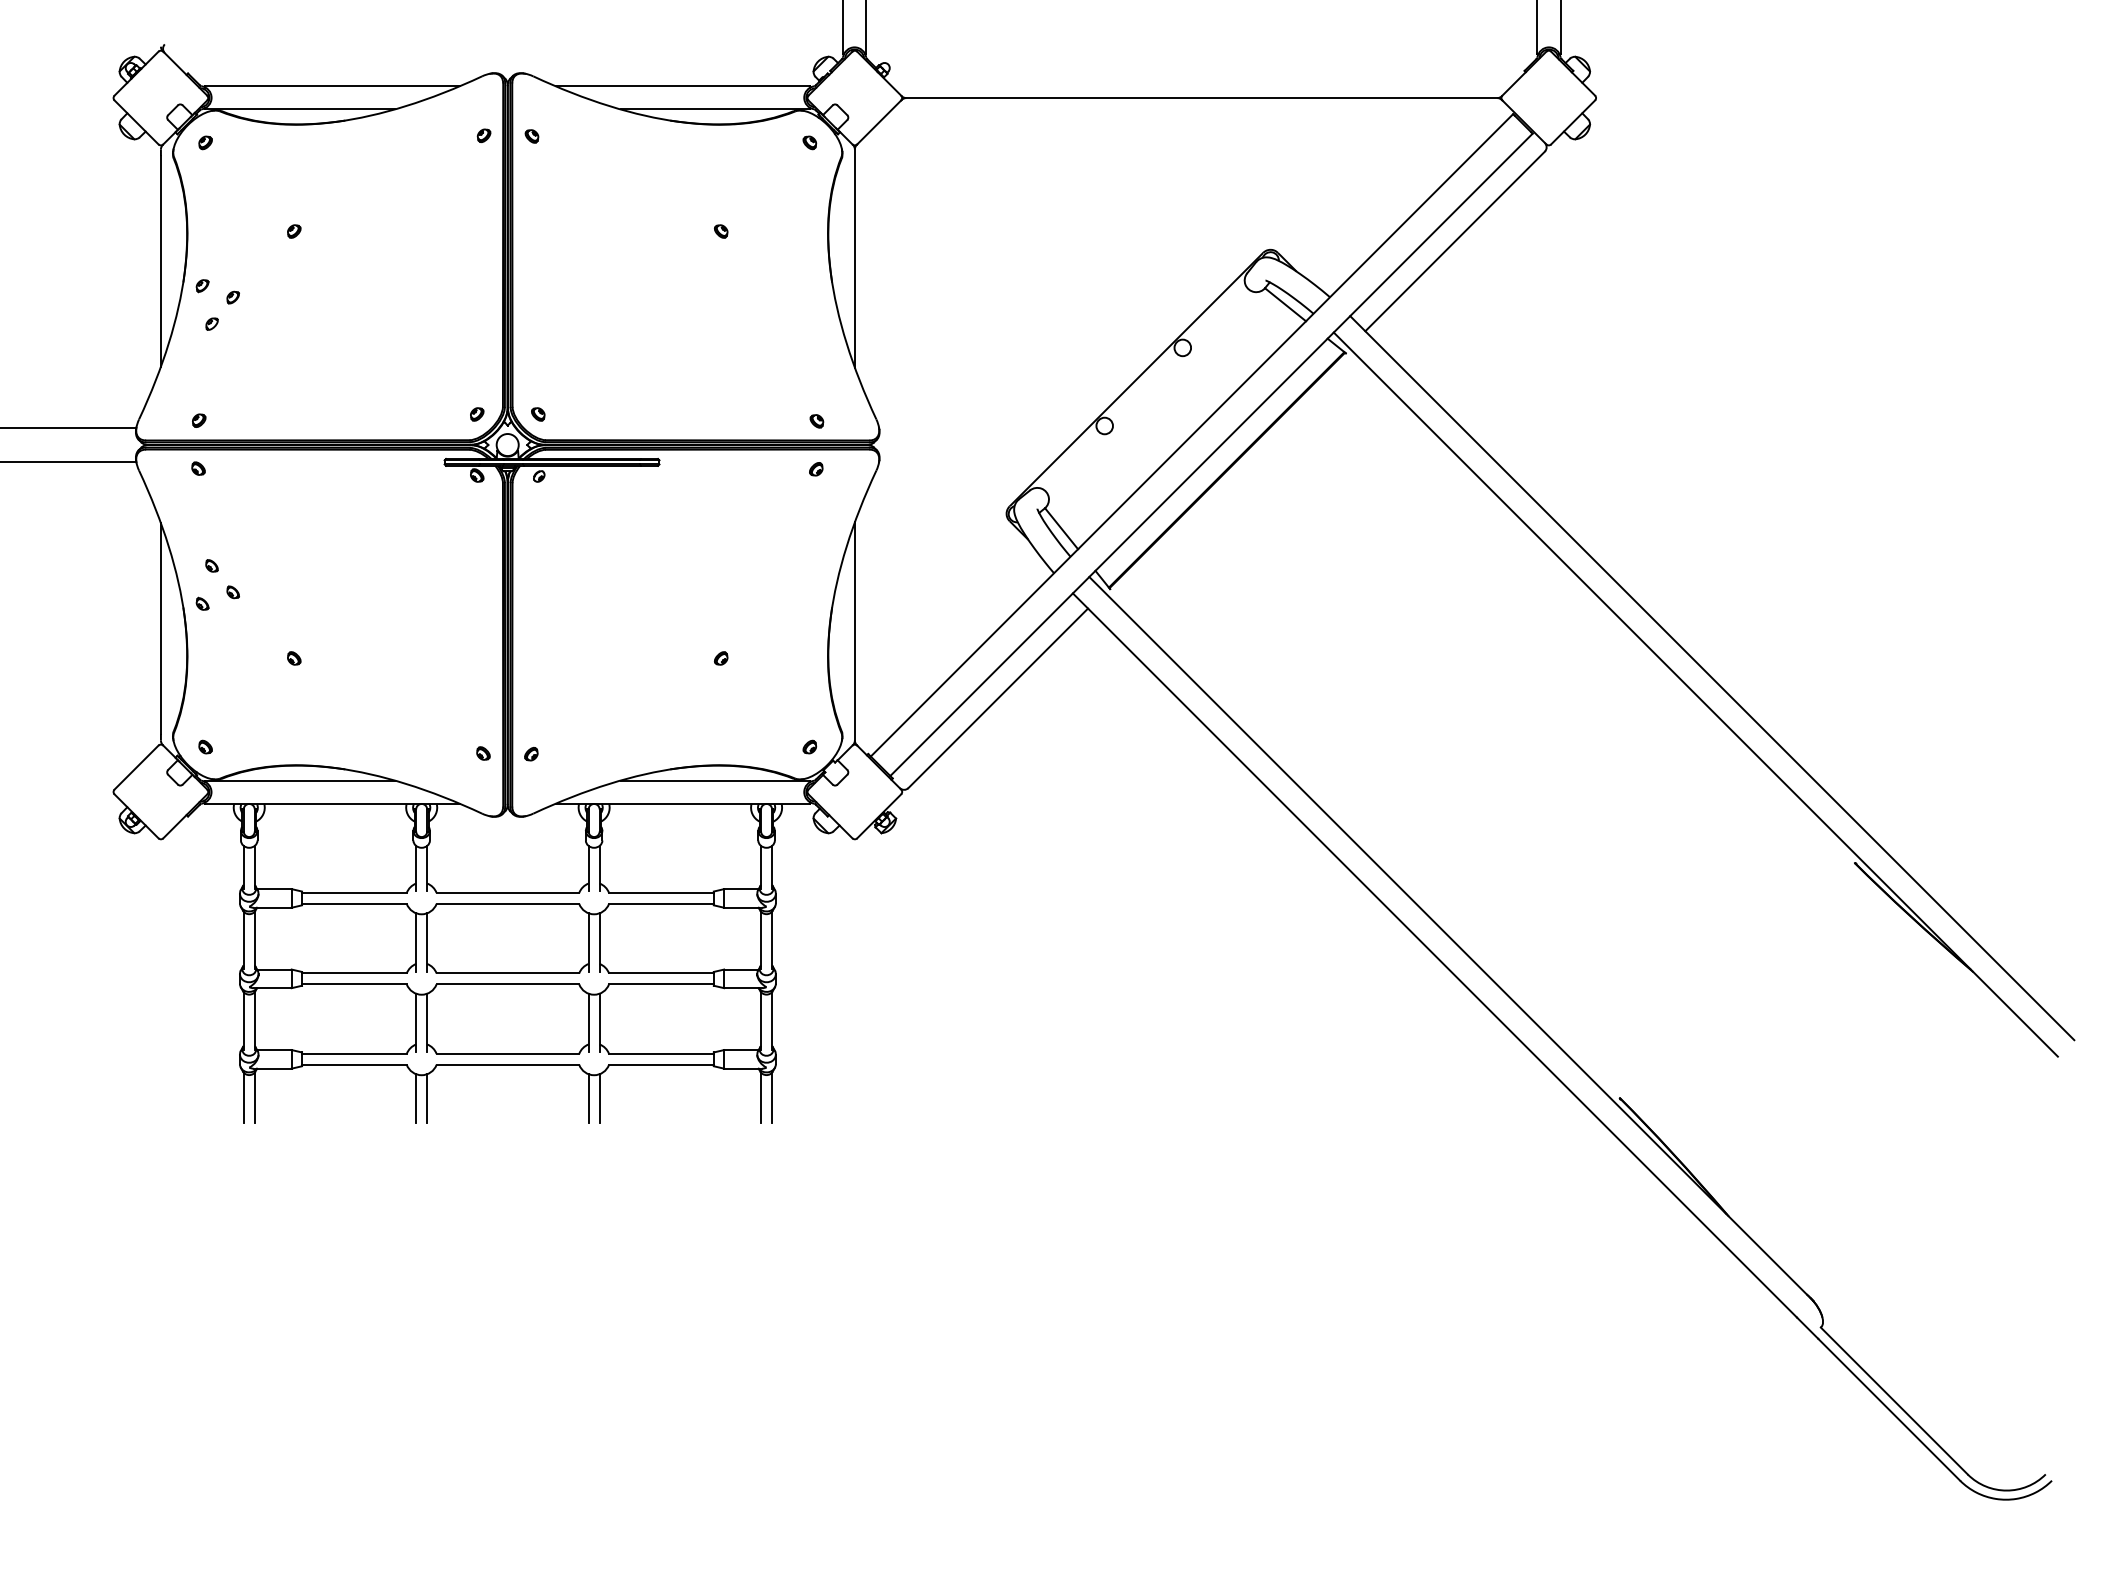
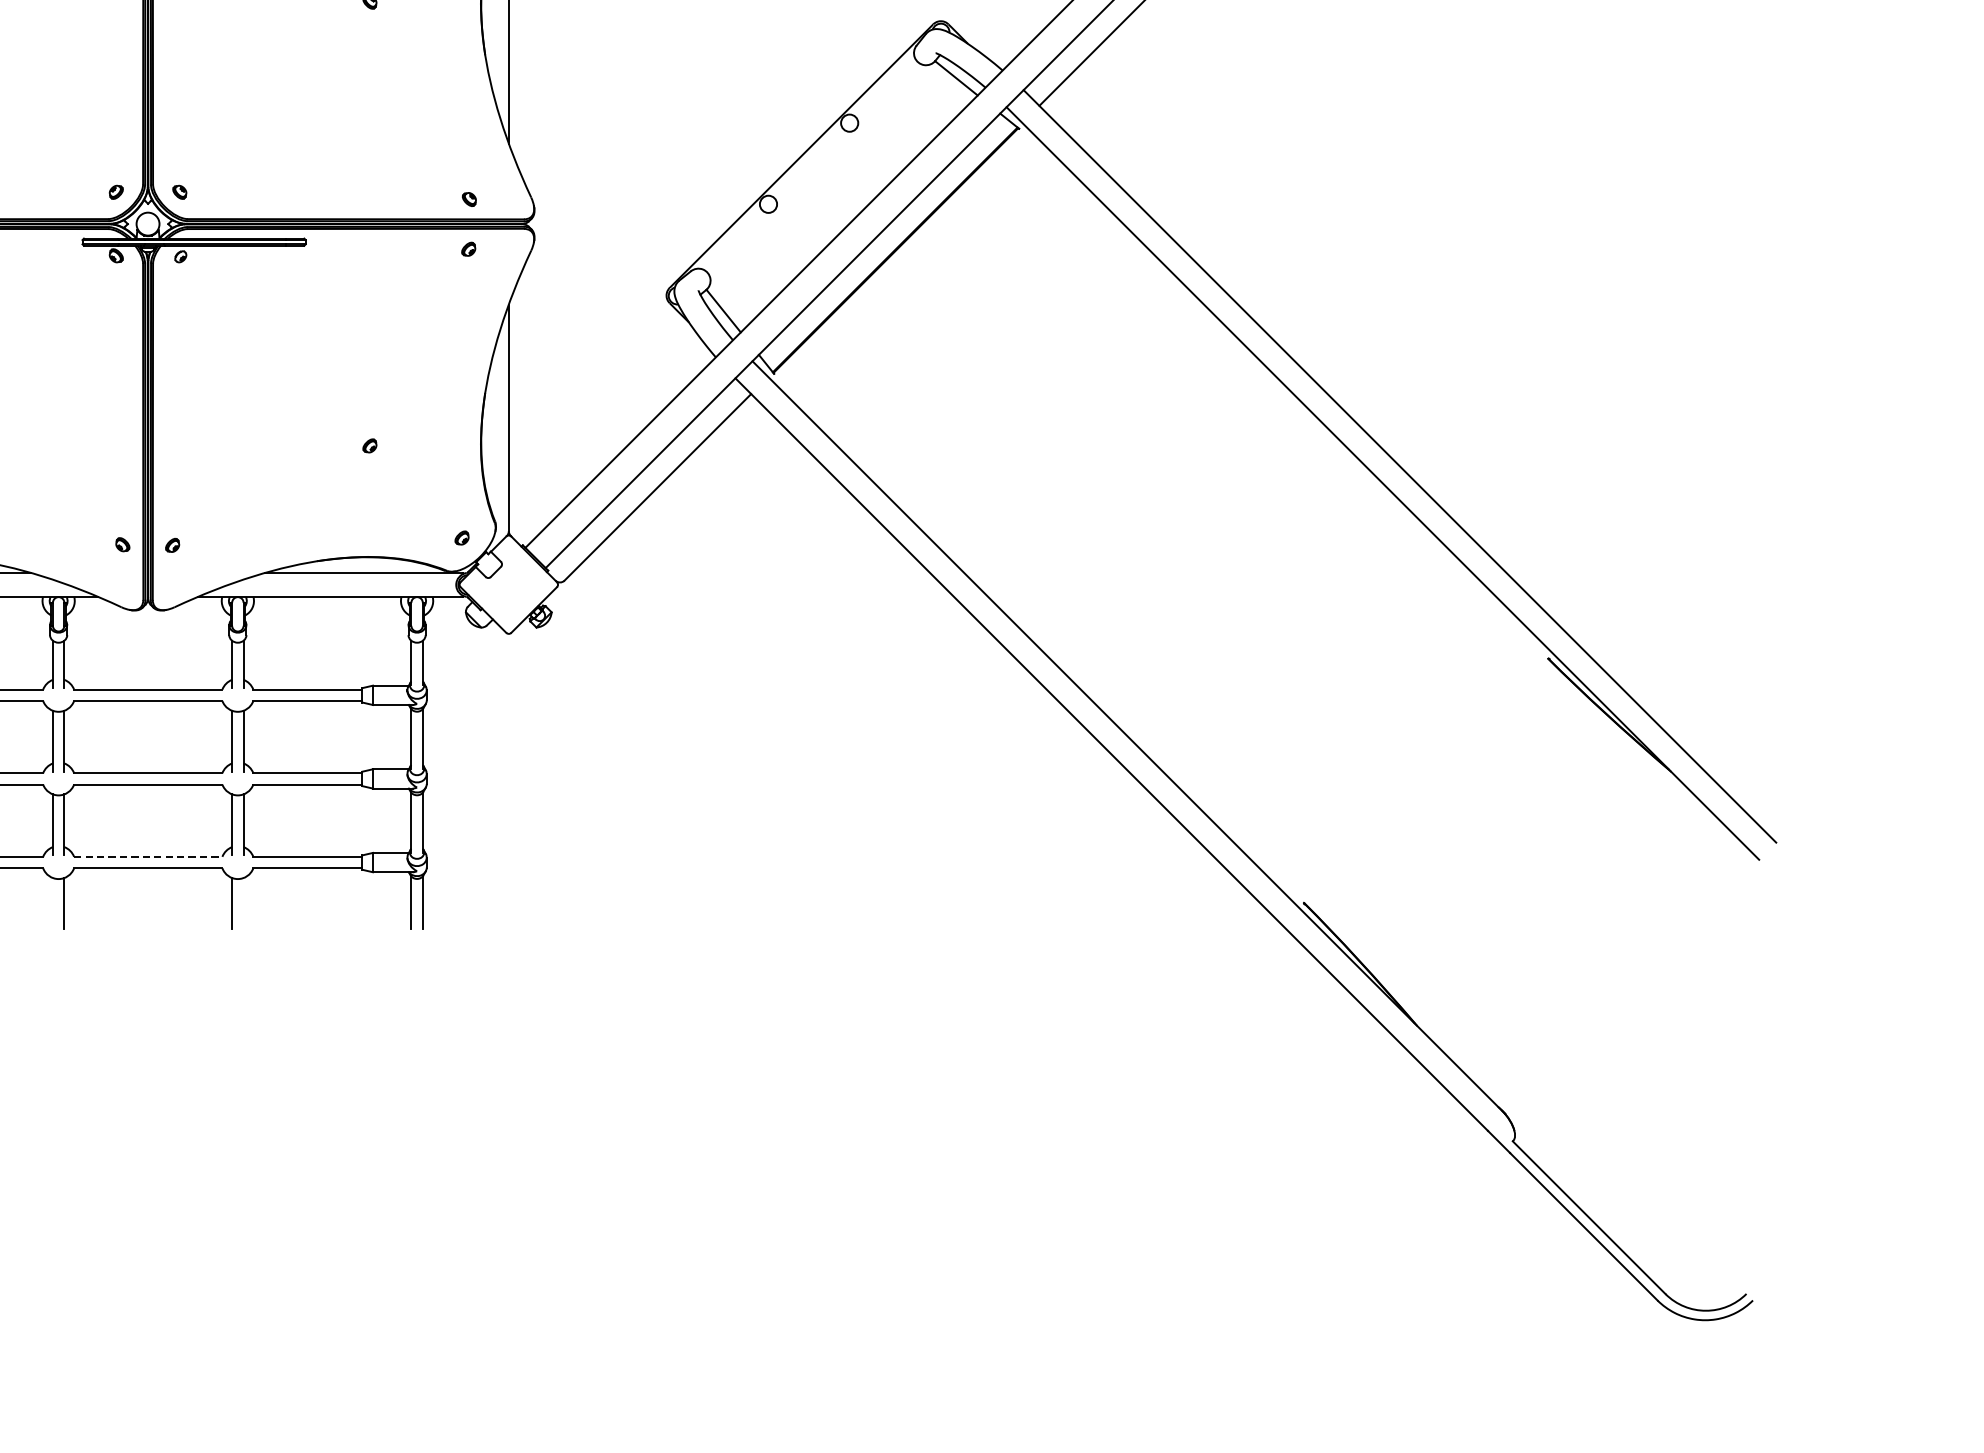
line: (508, 1053) -> (148, 856), solid -> dashed
line: (416, 1098) -> (53, 903), removed
line: (599, 1098) -> (243, 903), removed

